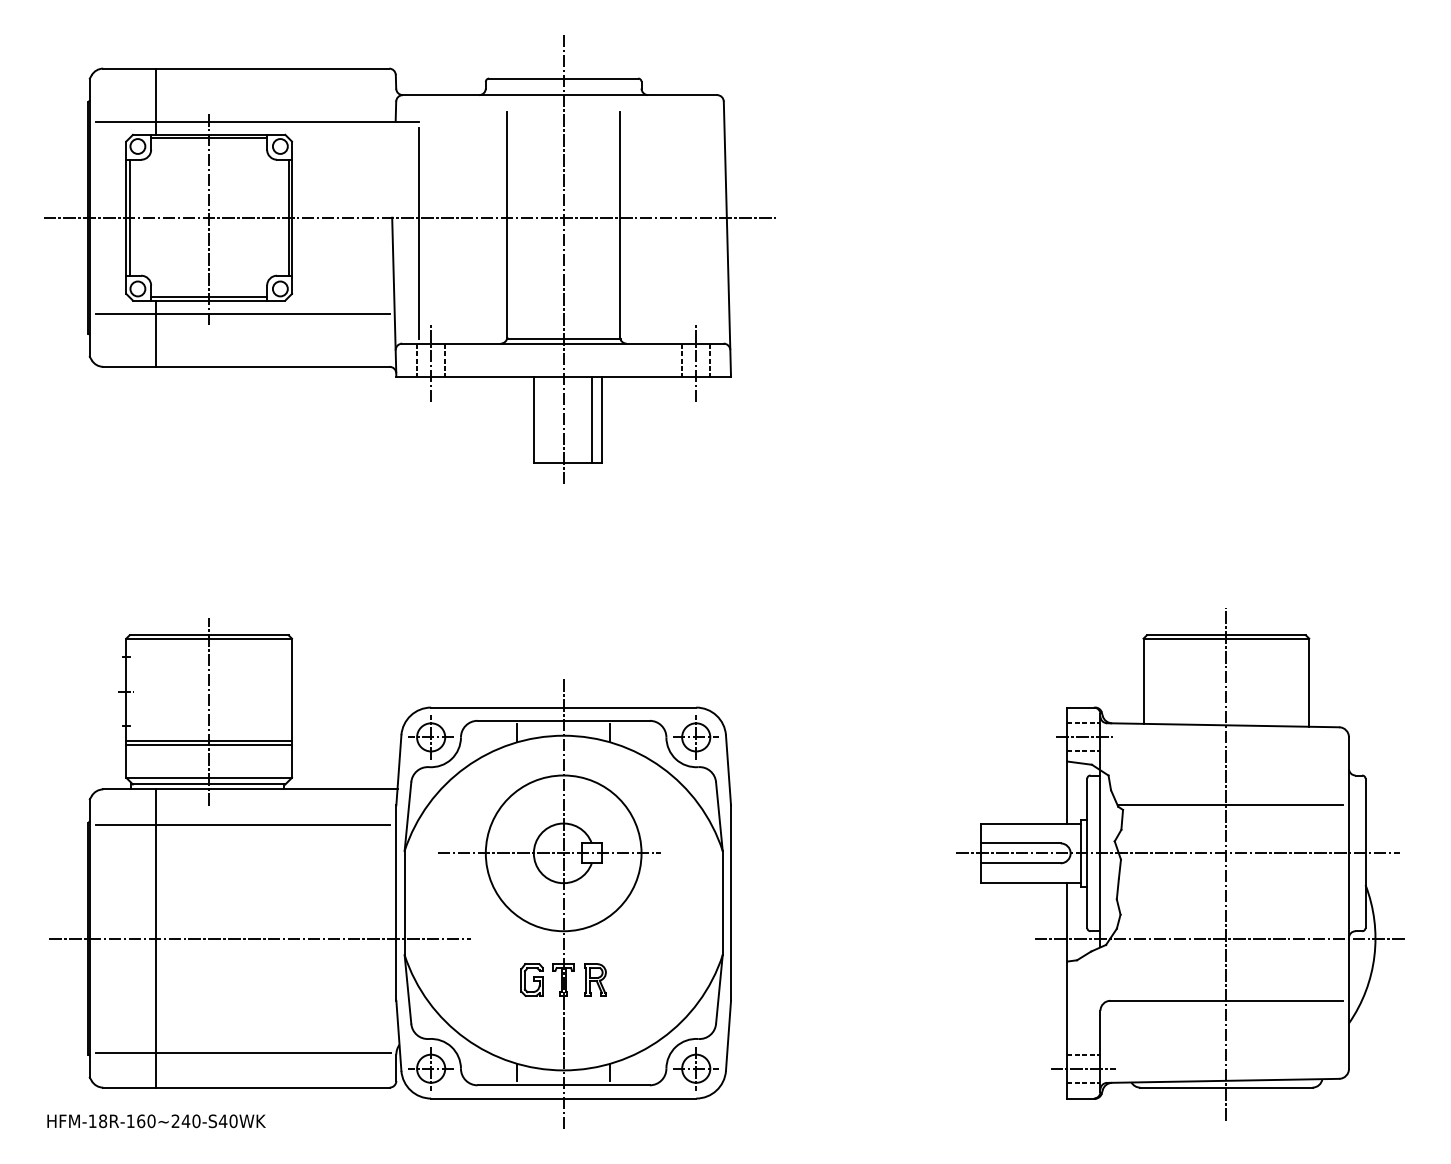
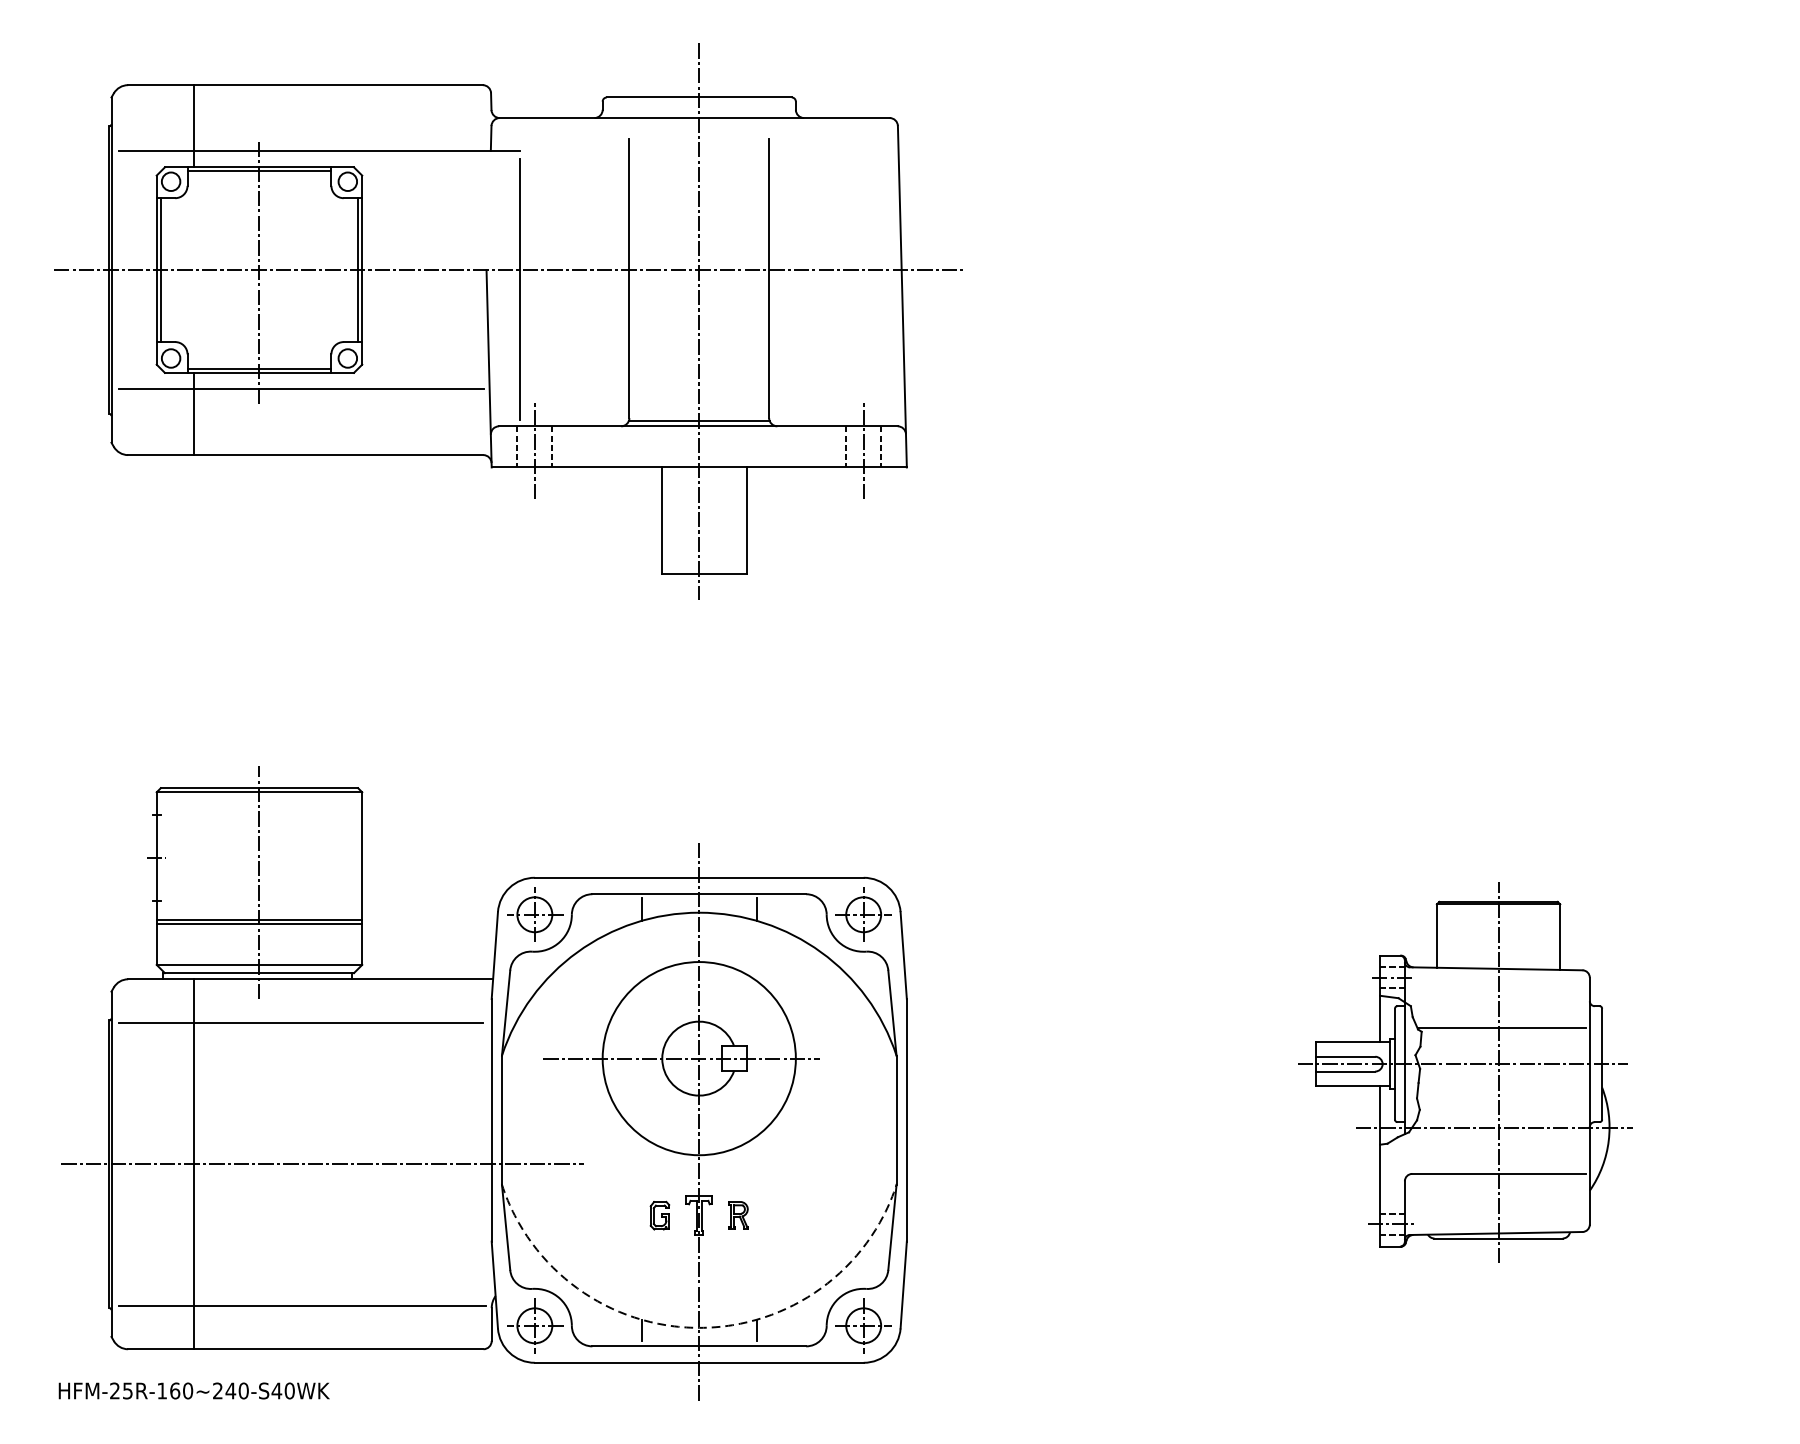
line: (591, 419) -> (733, 520), removed
part: (1180, 864) -> (1464, 1072), size x0.6
part: (531, 979) -> (659, 1215), size x0.7
part: (595, 979) -> (738, 1215), size x0.7
arc: (563, 1070) -> (699, 1327), solid -> dashed
text: (97, 1121) -> (120, 1391), HFM-18R-160~240-S40WK -> HFM-25R-160~240-S40WK

